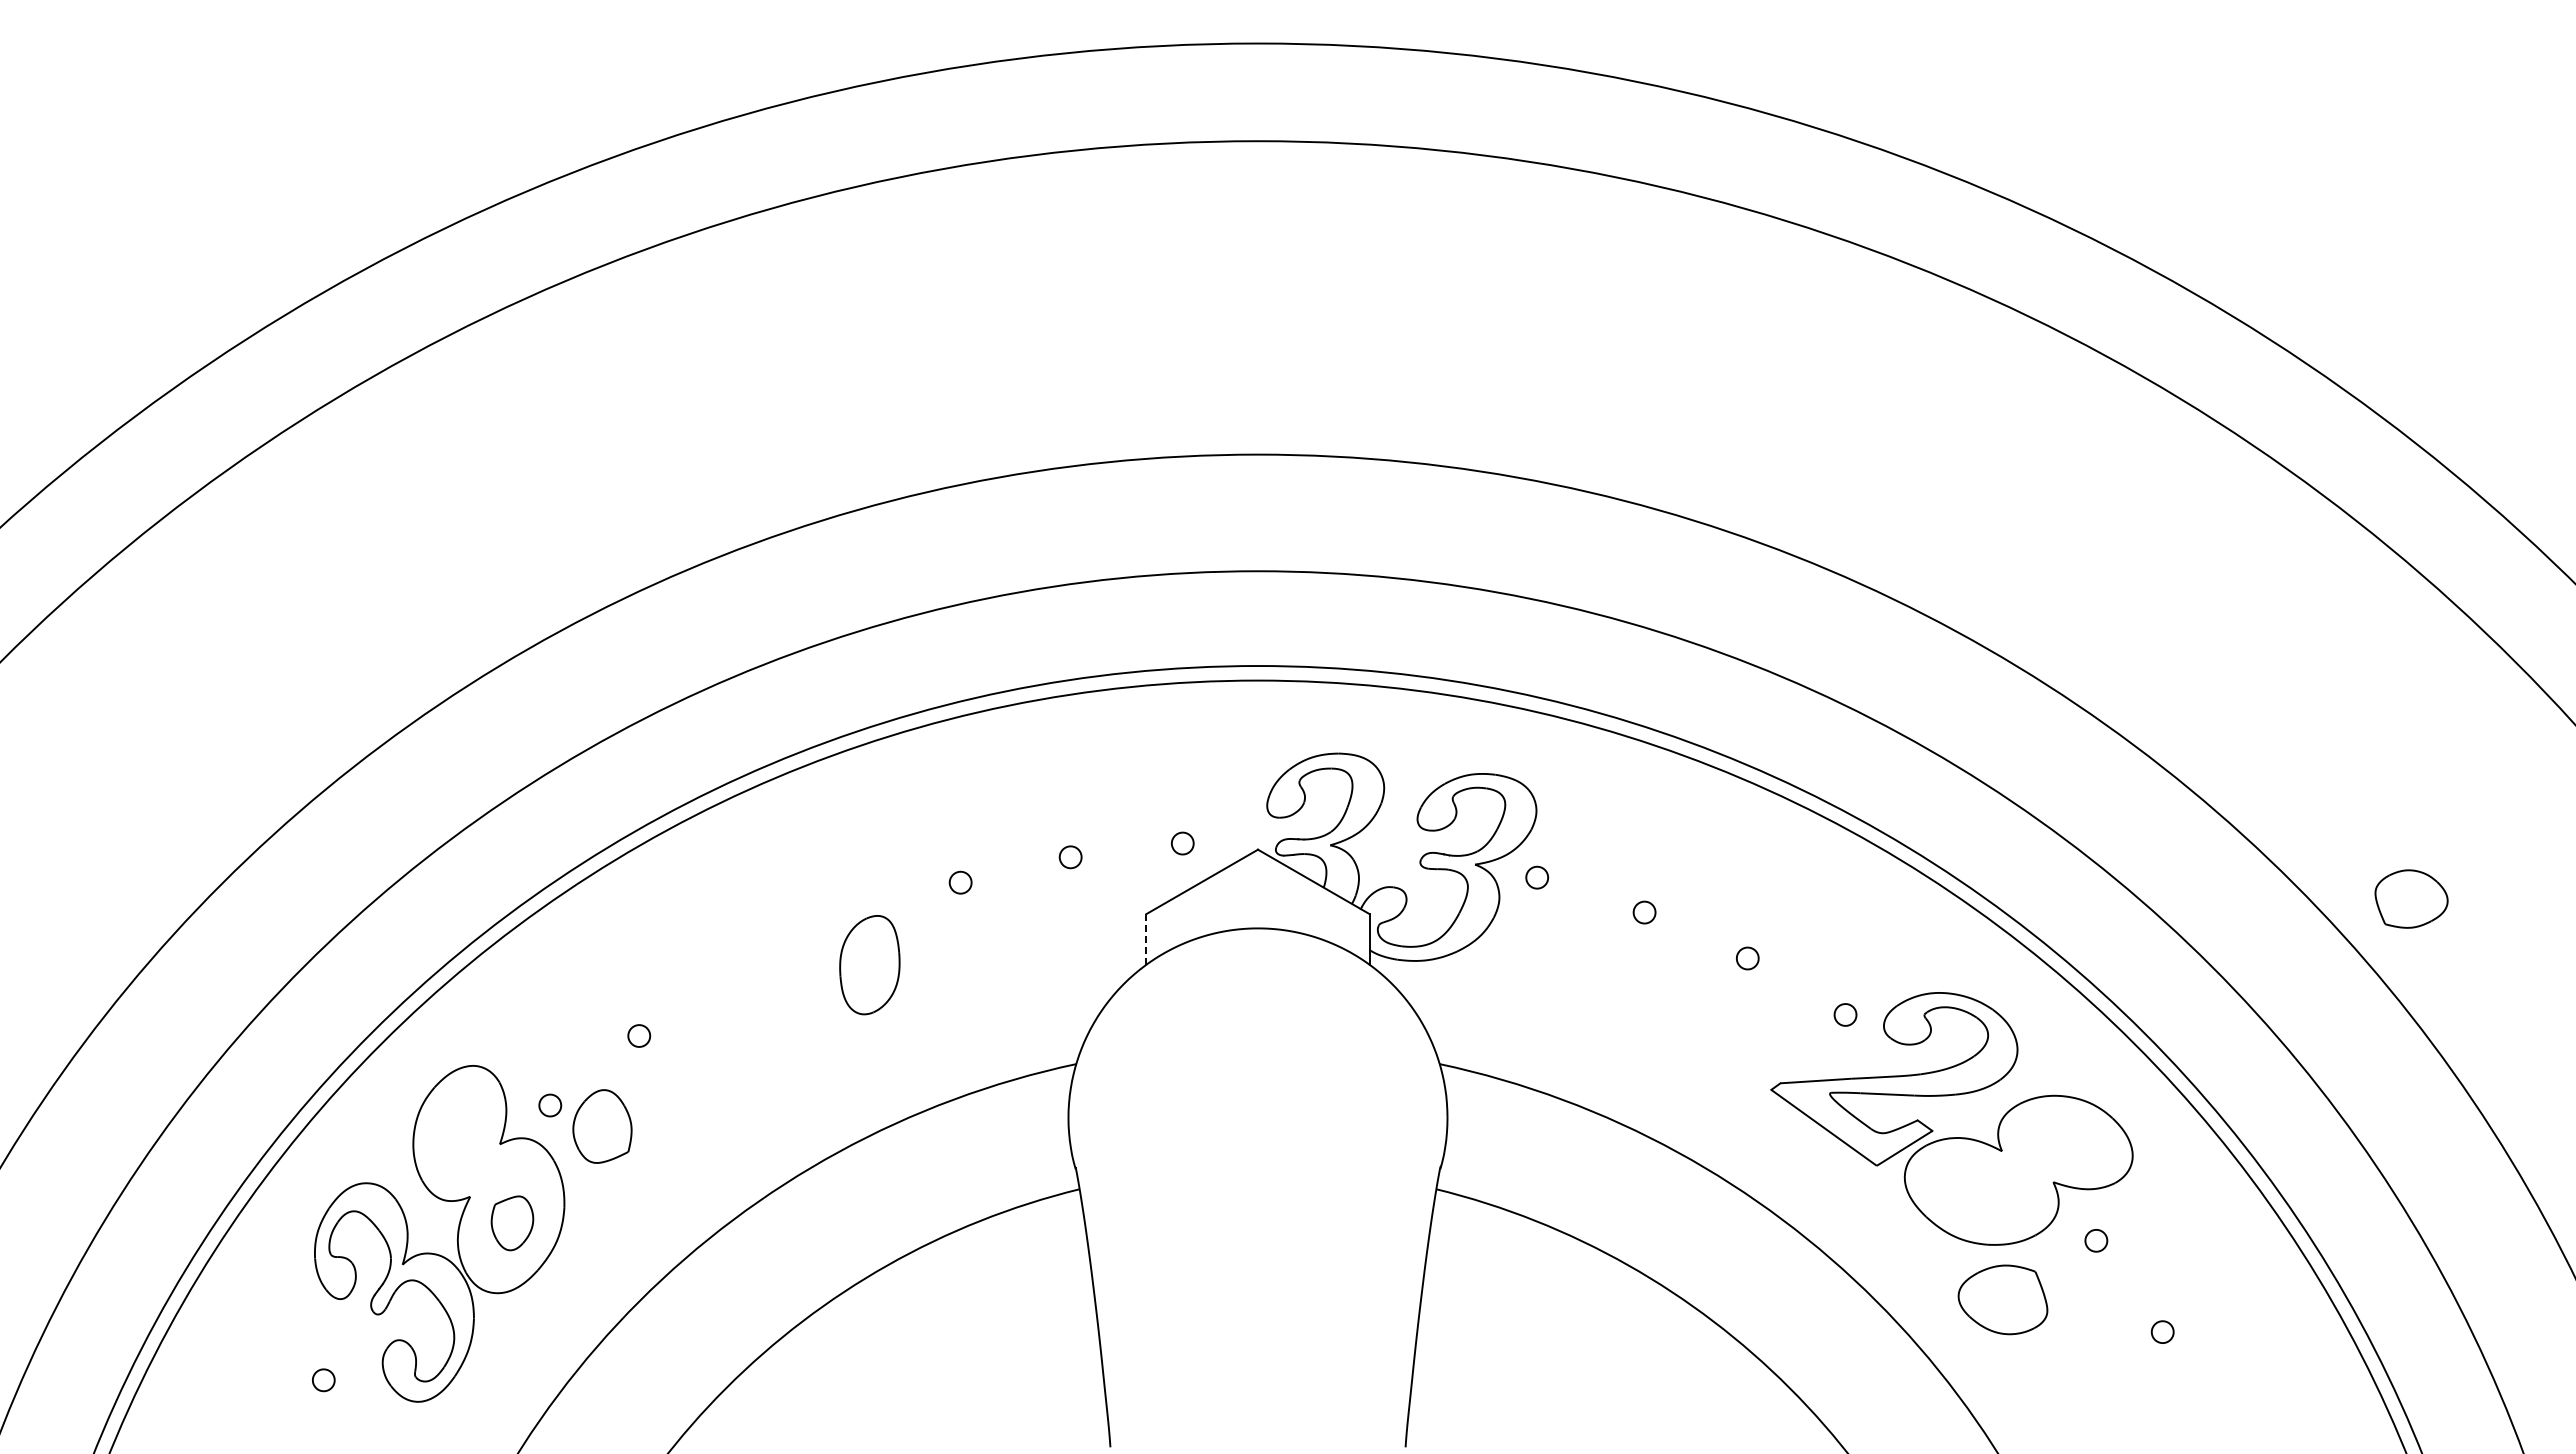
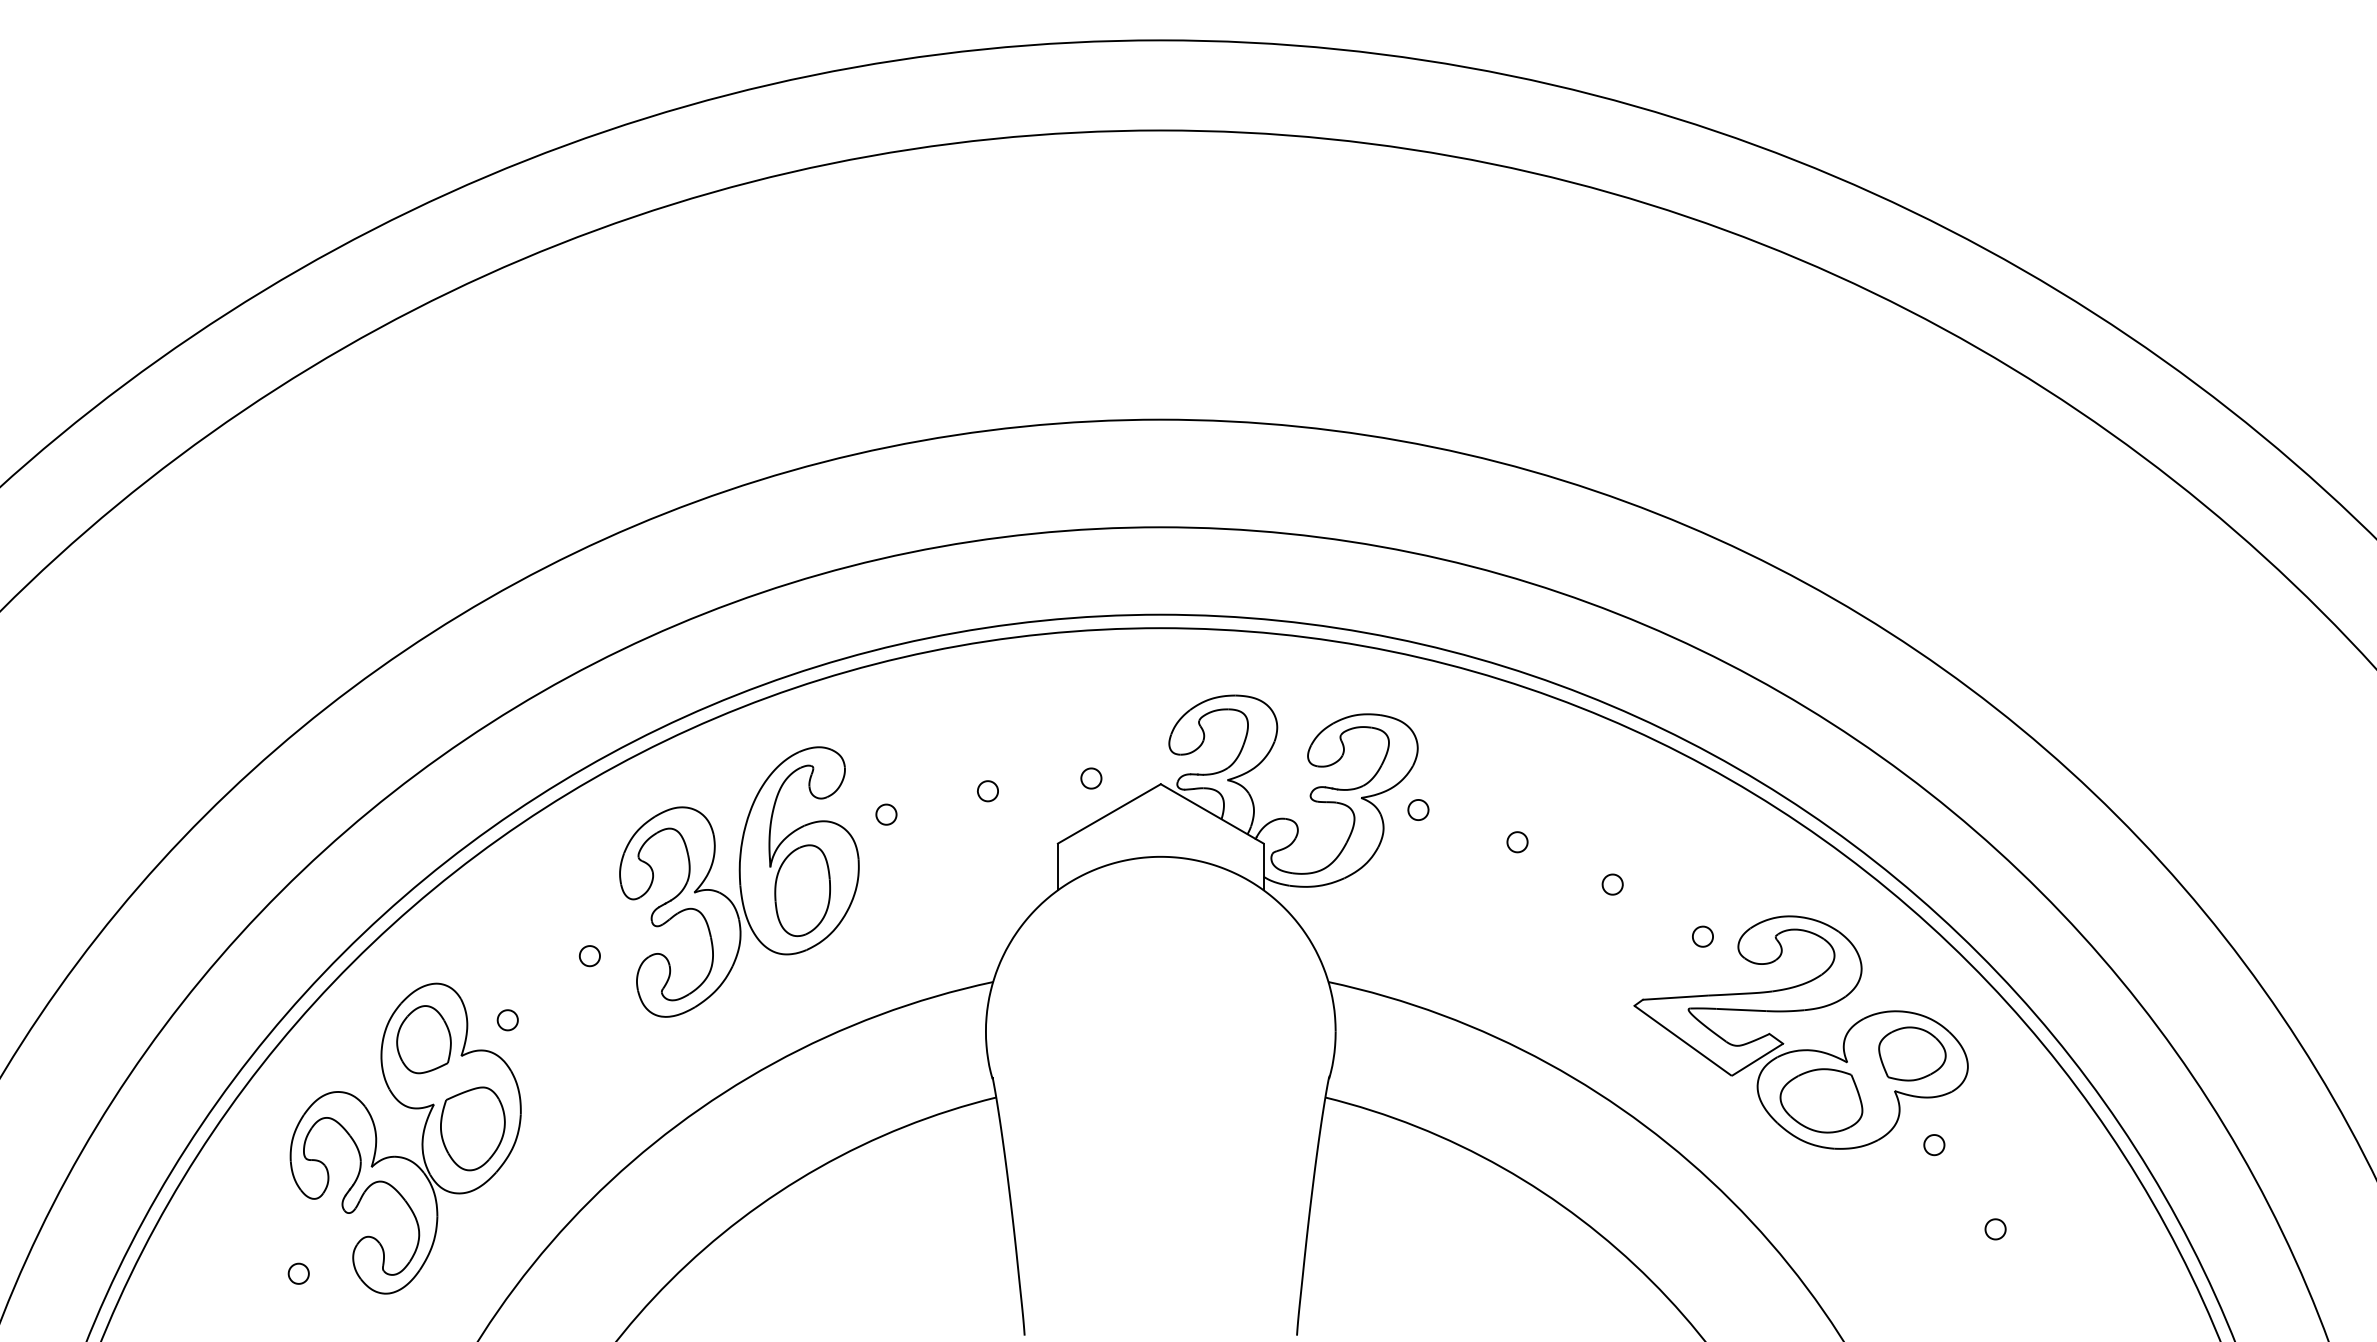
part: (2411, 898) -> (1912, 1053), moved
line: (1146, 938) -> (1057, 866), dashed -> solid
part: (801, 955) -> (739, 881), added
part: (602, 1126) -> (424, 1039), moved
part: (512, 1223) -> (472, 1129), size x1.67
part: (2002, 1299) -> (1821, 1100), moved

